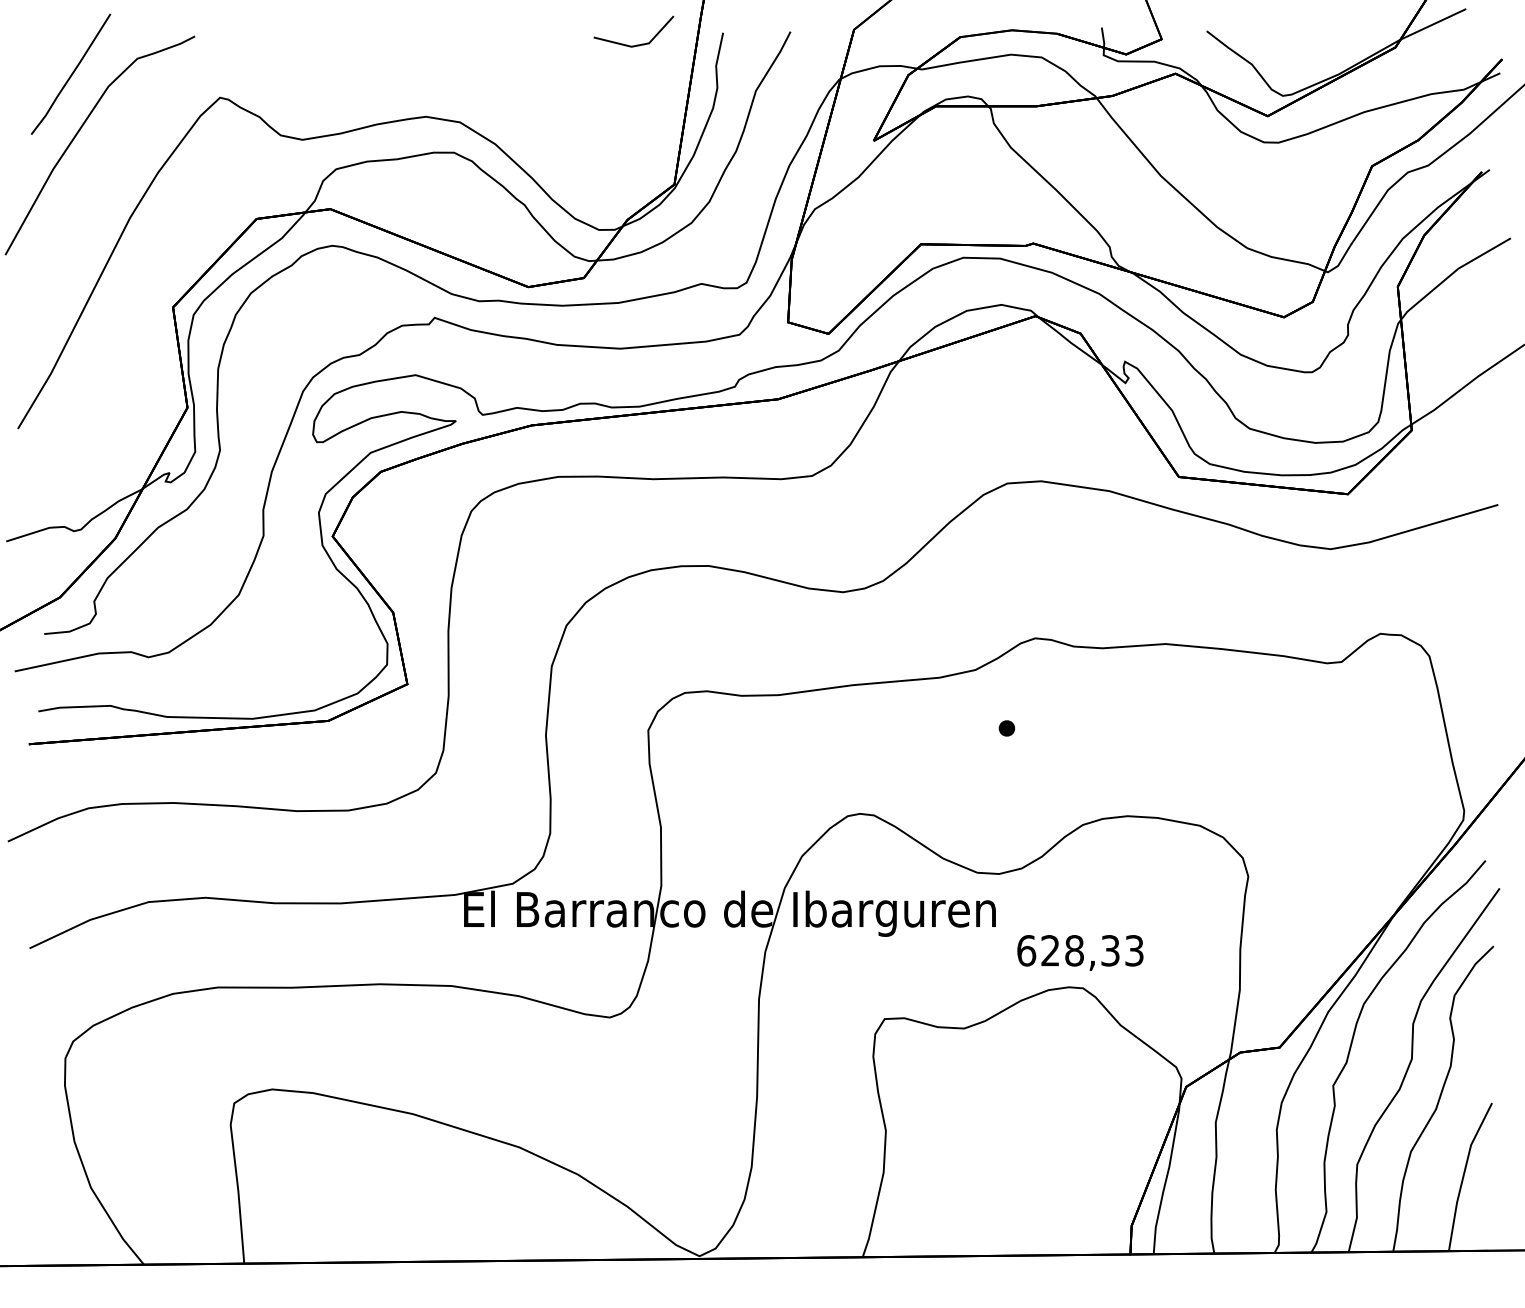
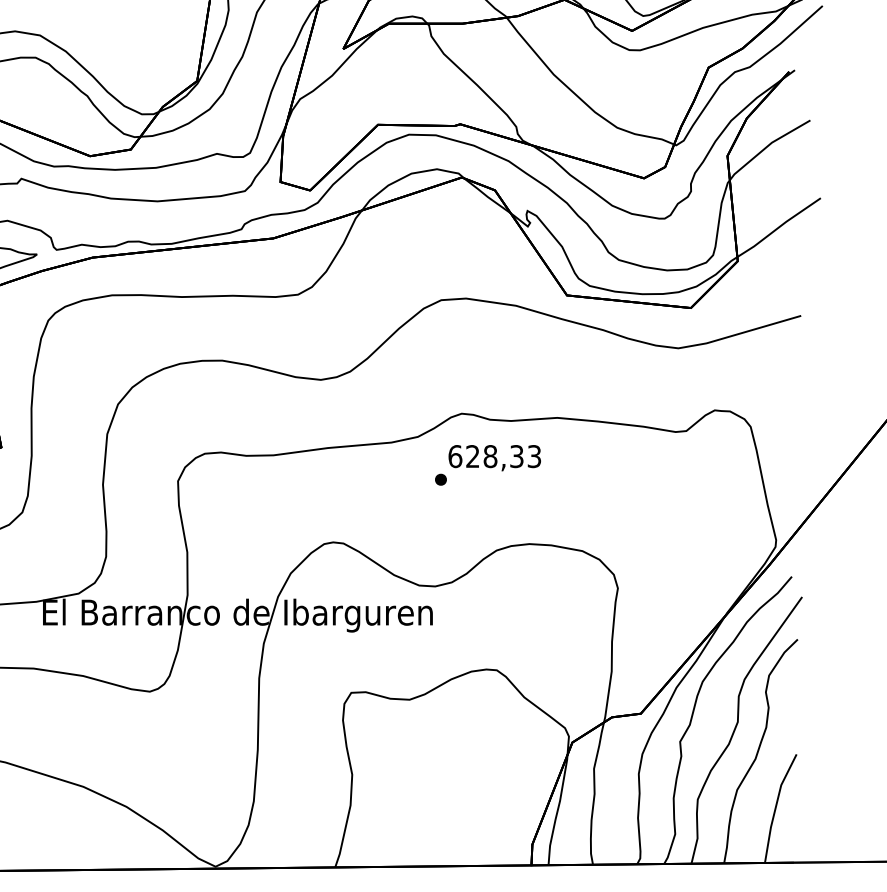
text: (1080, 952) -> (494, 457), moved

